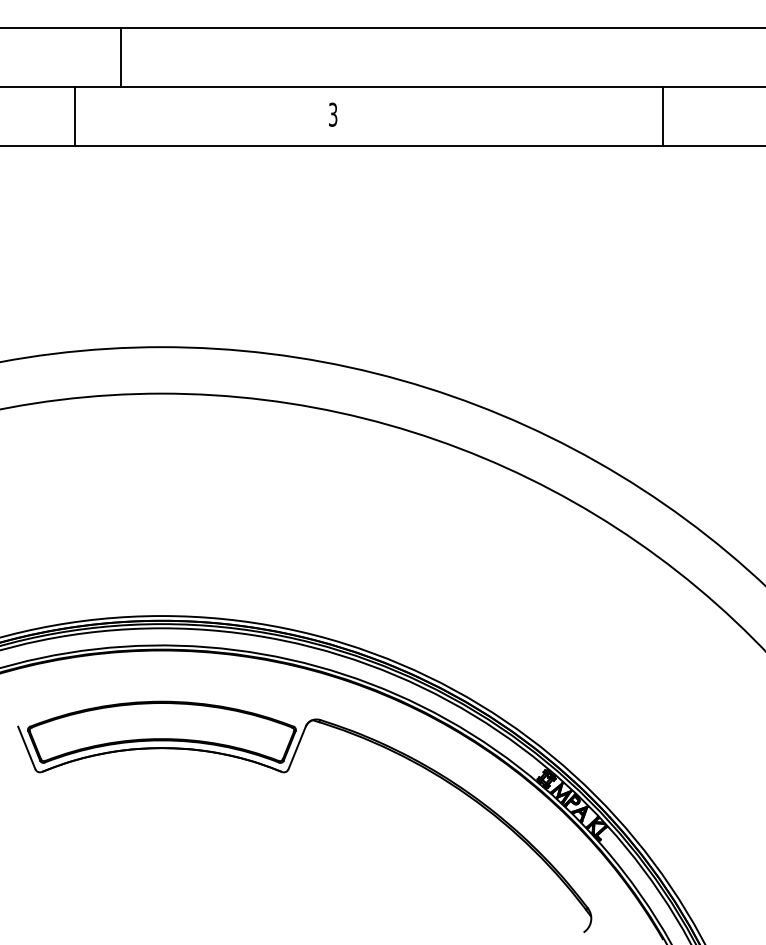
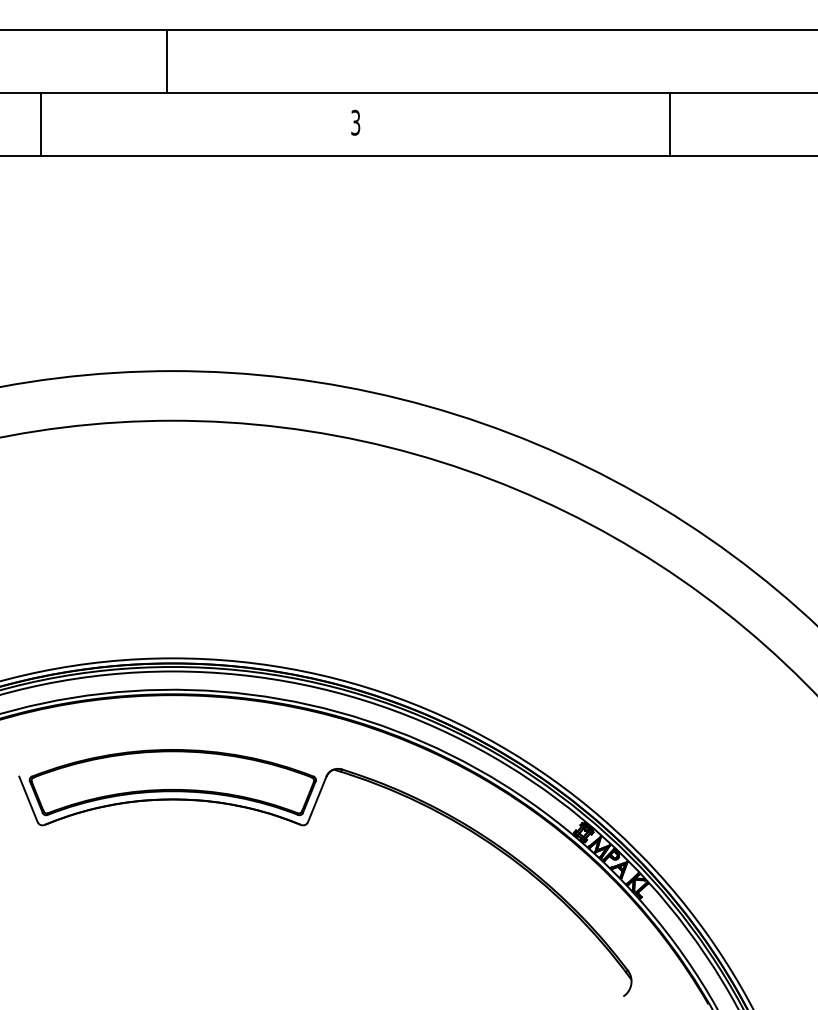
line: (121, 57) -> (167, 61), moved
line: (74, 116) -> (41, 124), moved
line: (662, 116) -> (669, 124), moved

